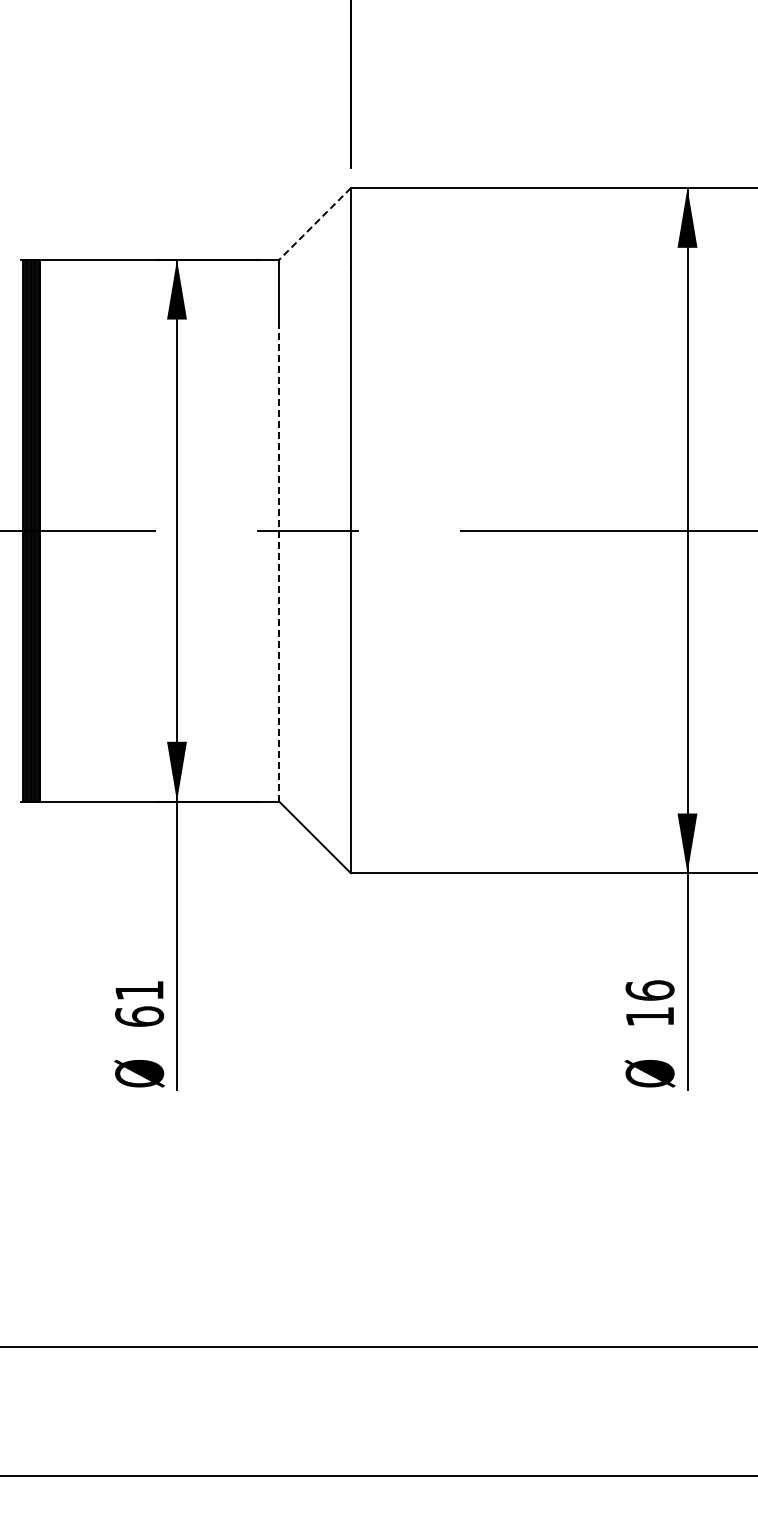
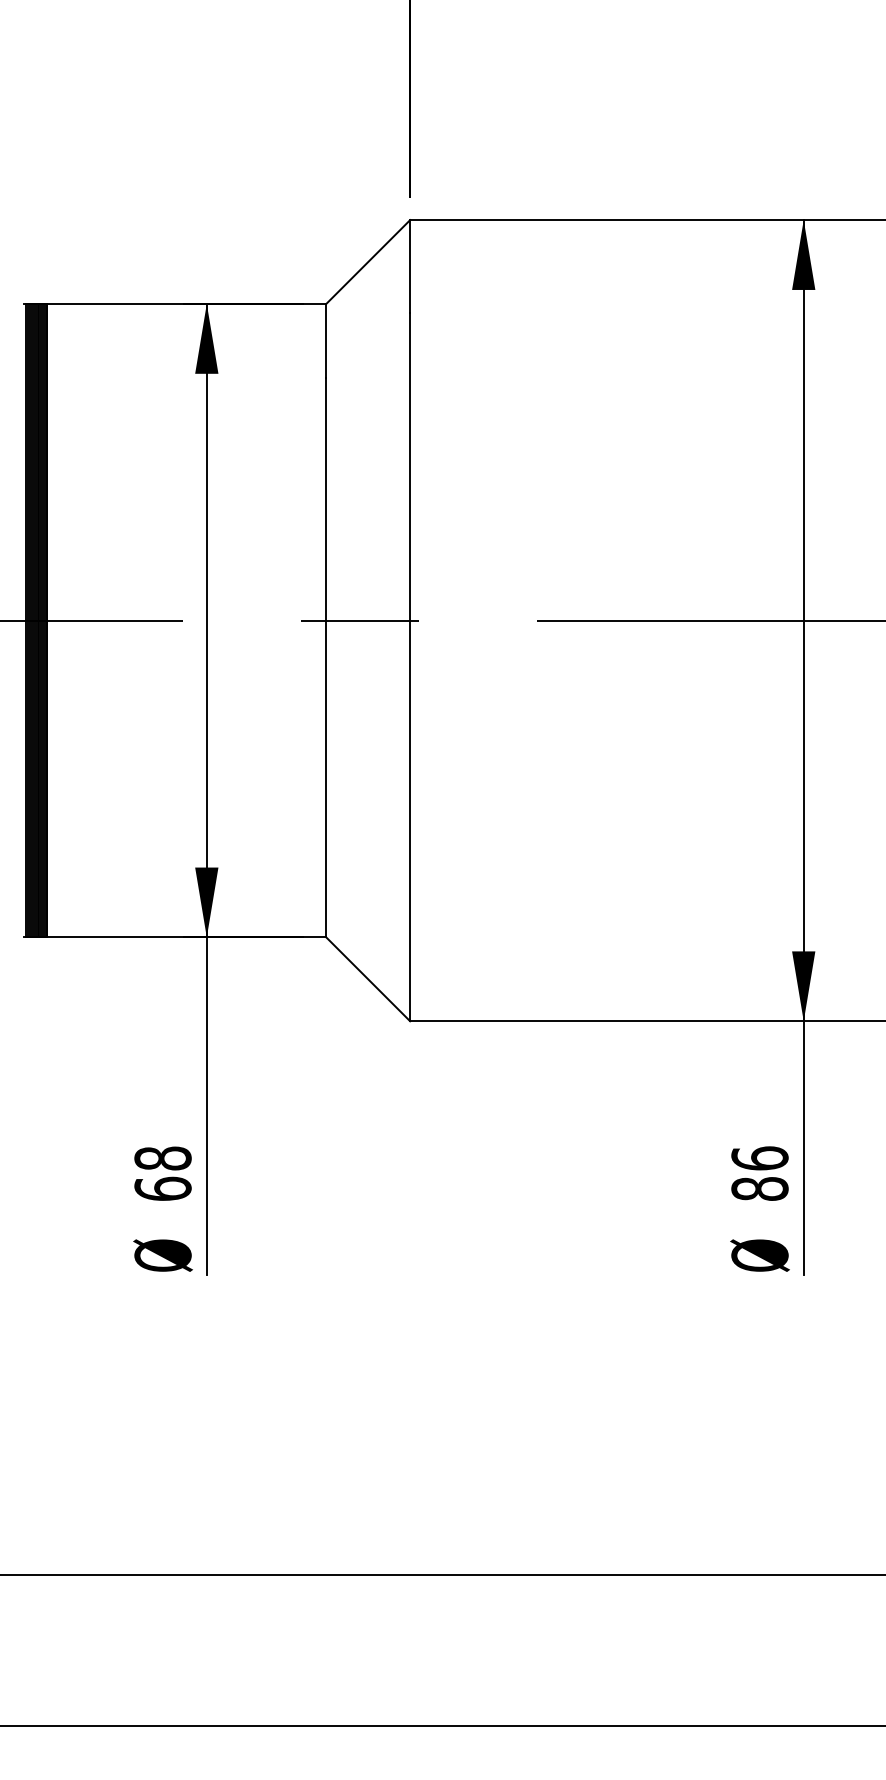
line: (315, 223) -> (368, 261), dashed -> solid
line: (279, 561) -> (326, 656), dashed -> solid
text: (139, 990) -> (162, 1158), 61 -> 68
text: (649, 1016) -> (759, 1188), 16 -> 86

